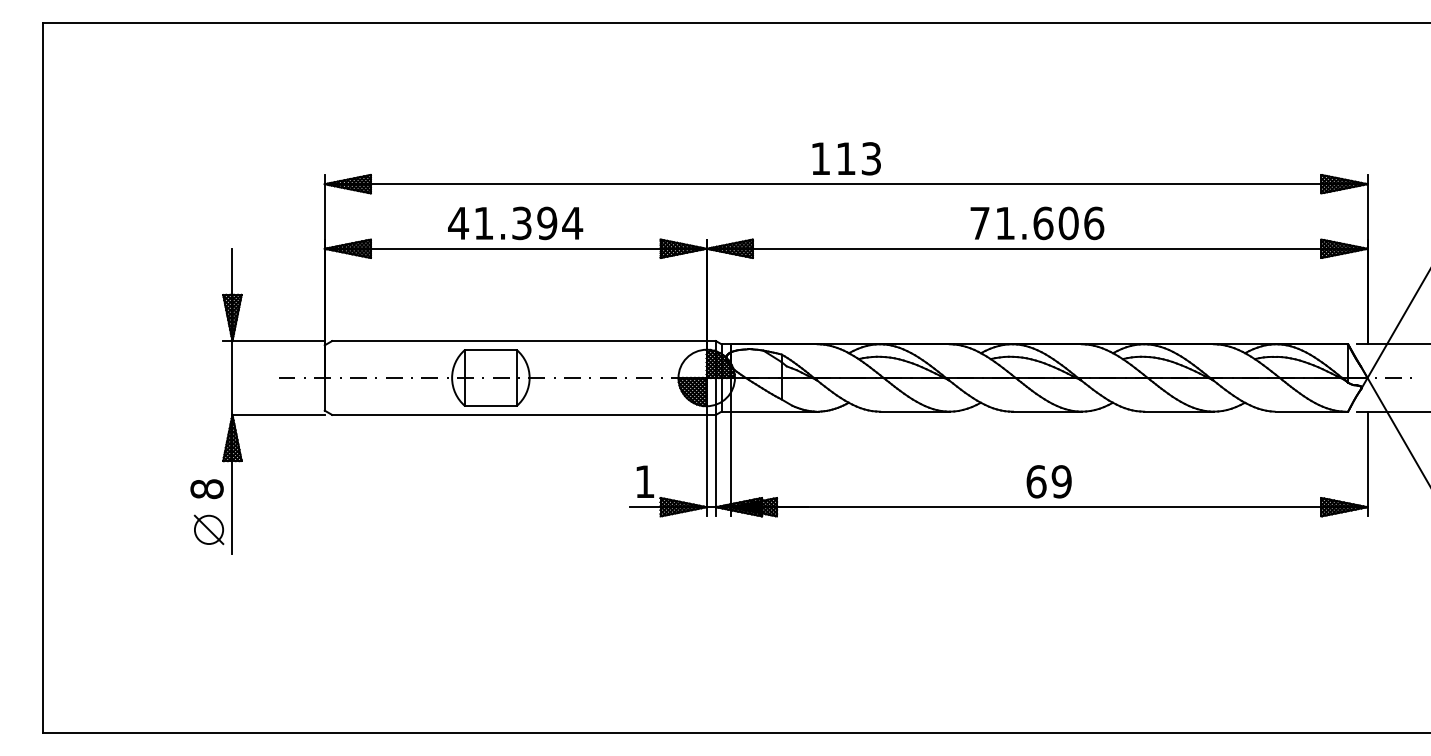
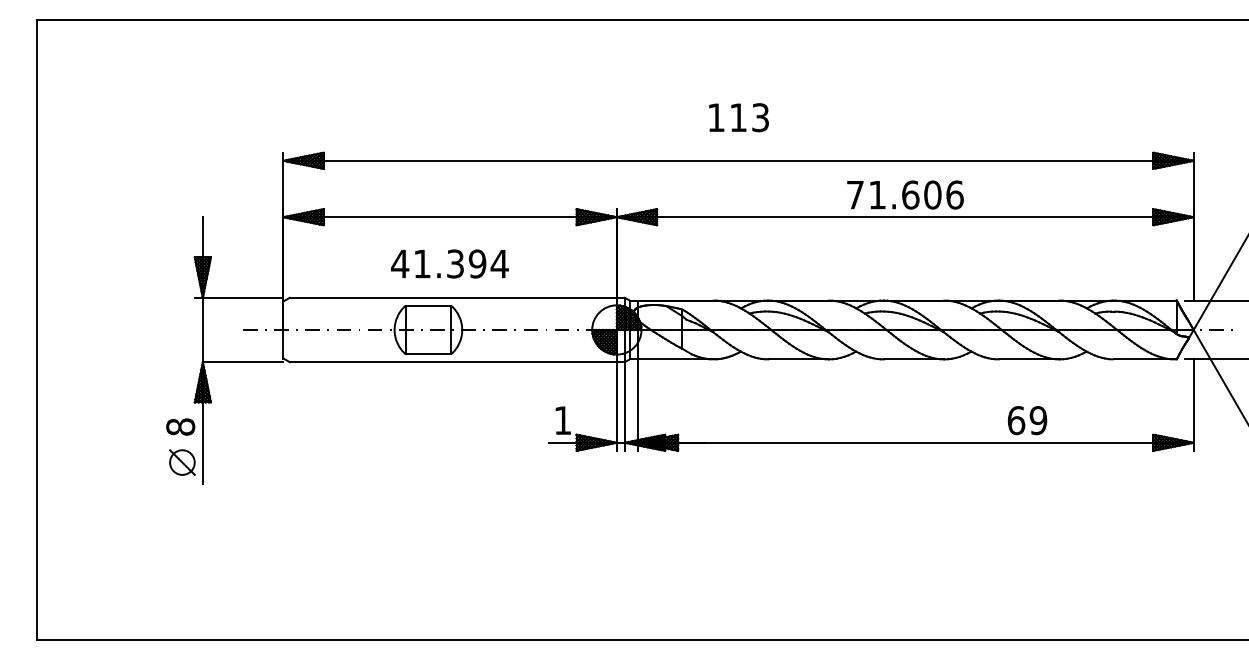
text: (846, 158) -> (738, 117), moved
text: (515, 223) -> (449, 264), moved
text: (1048, 481) -> (1026, 420), moved

